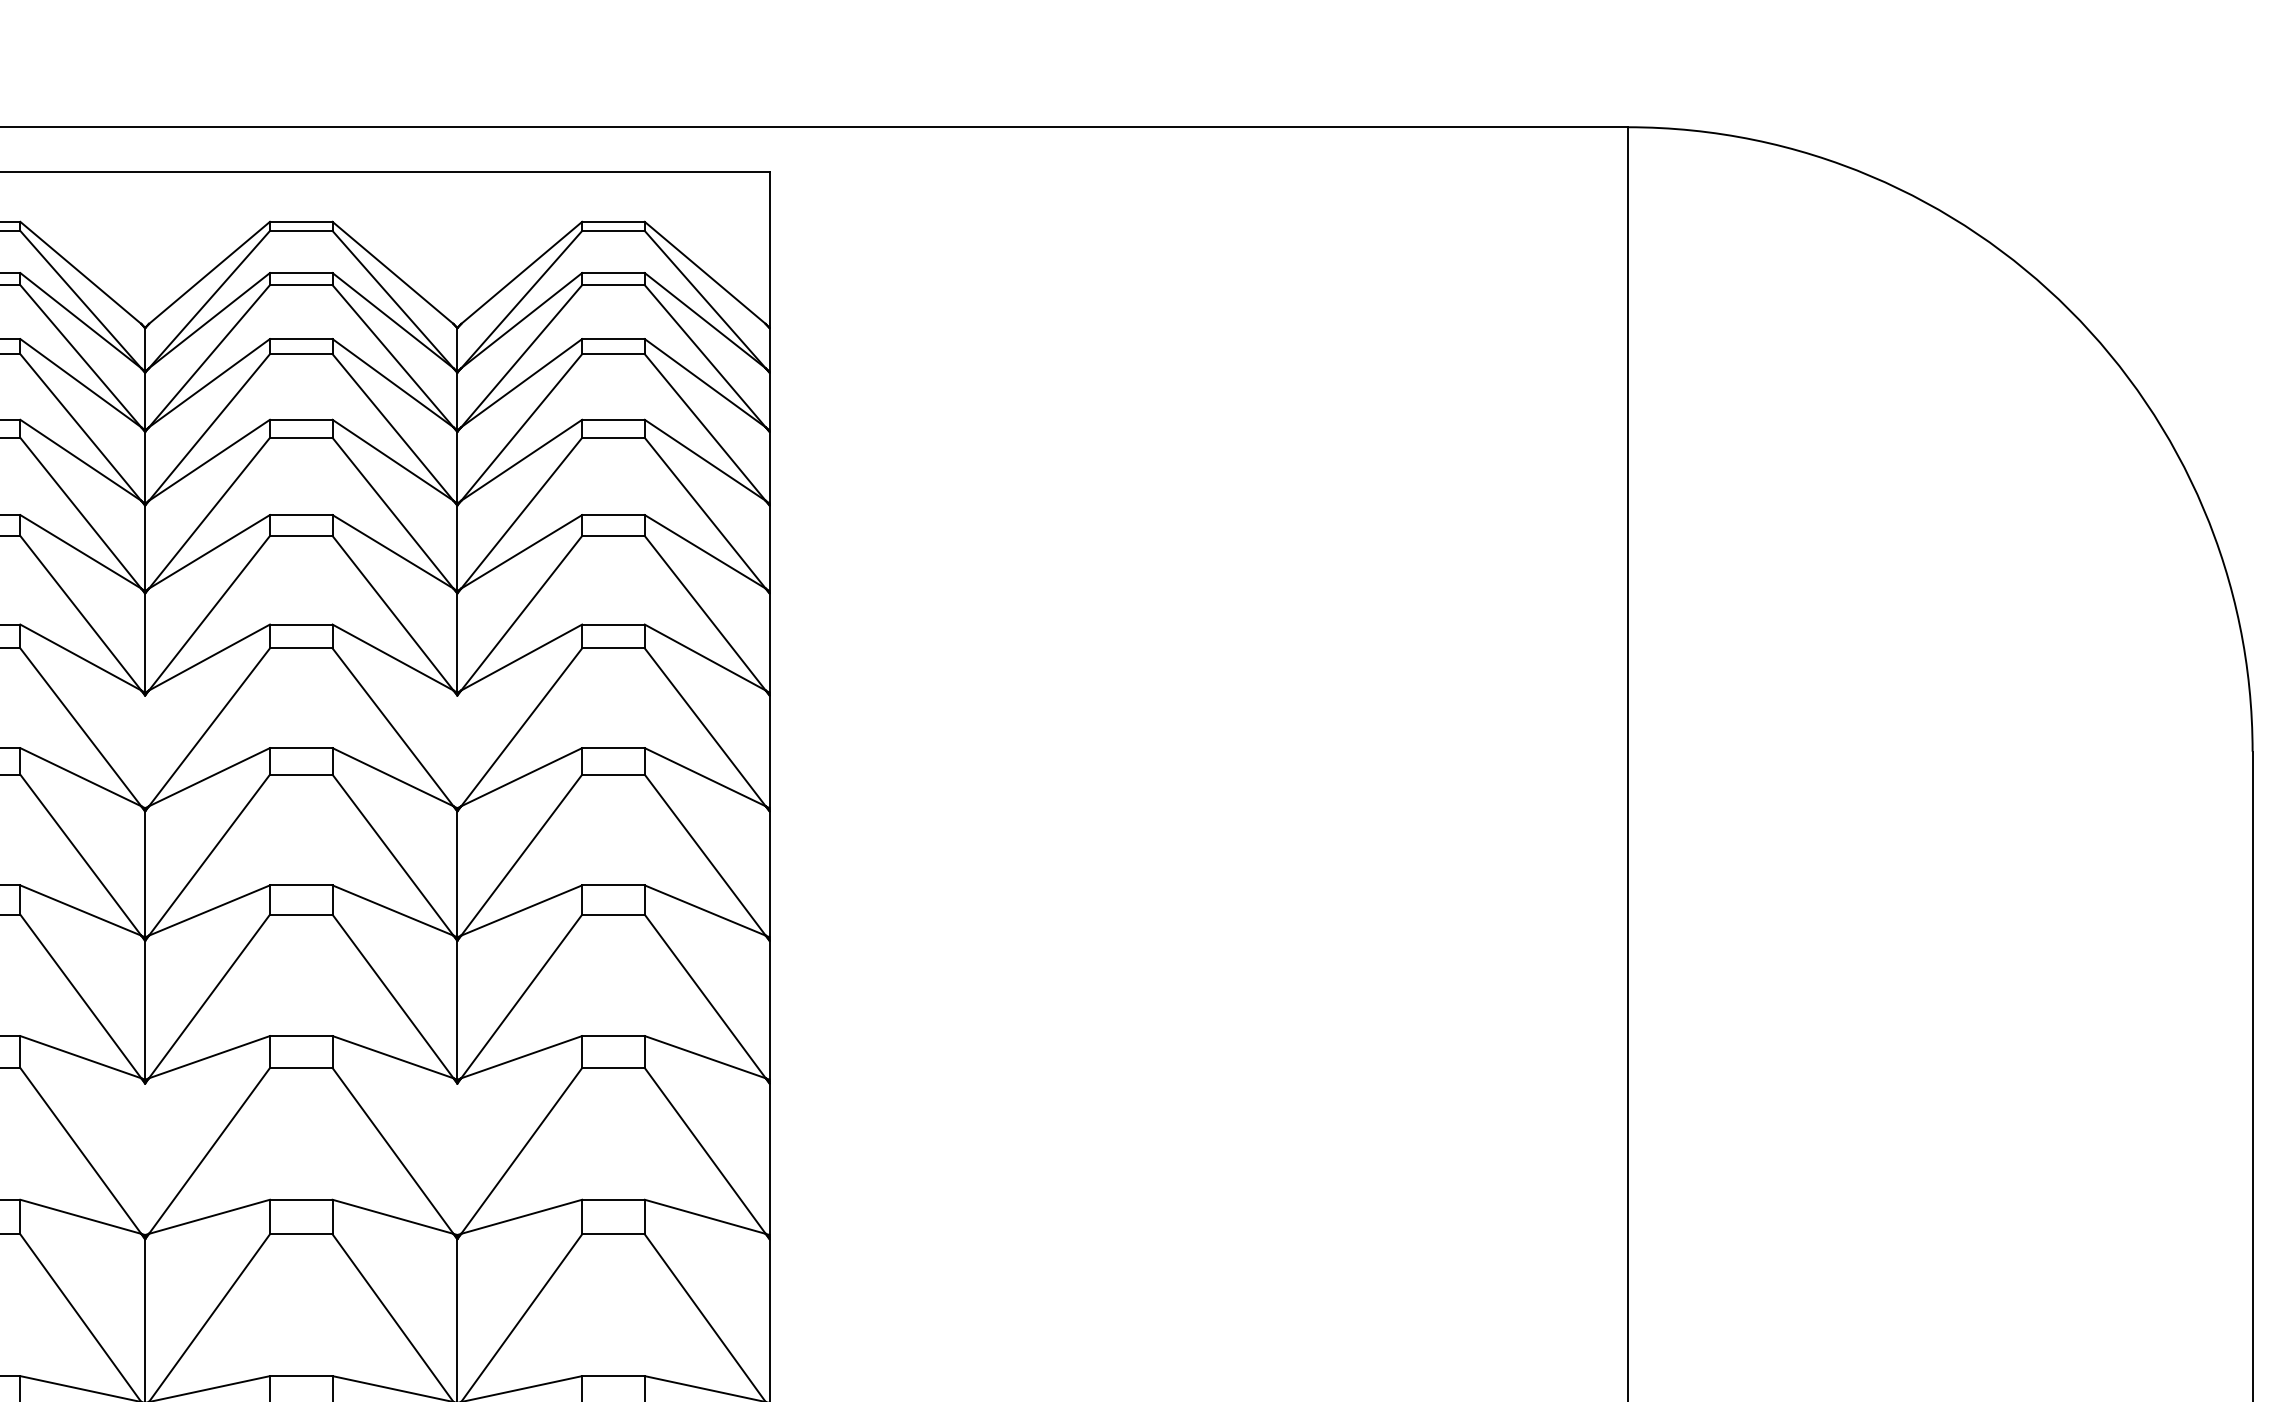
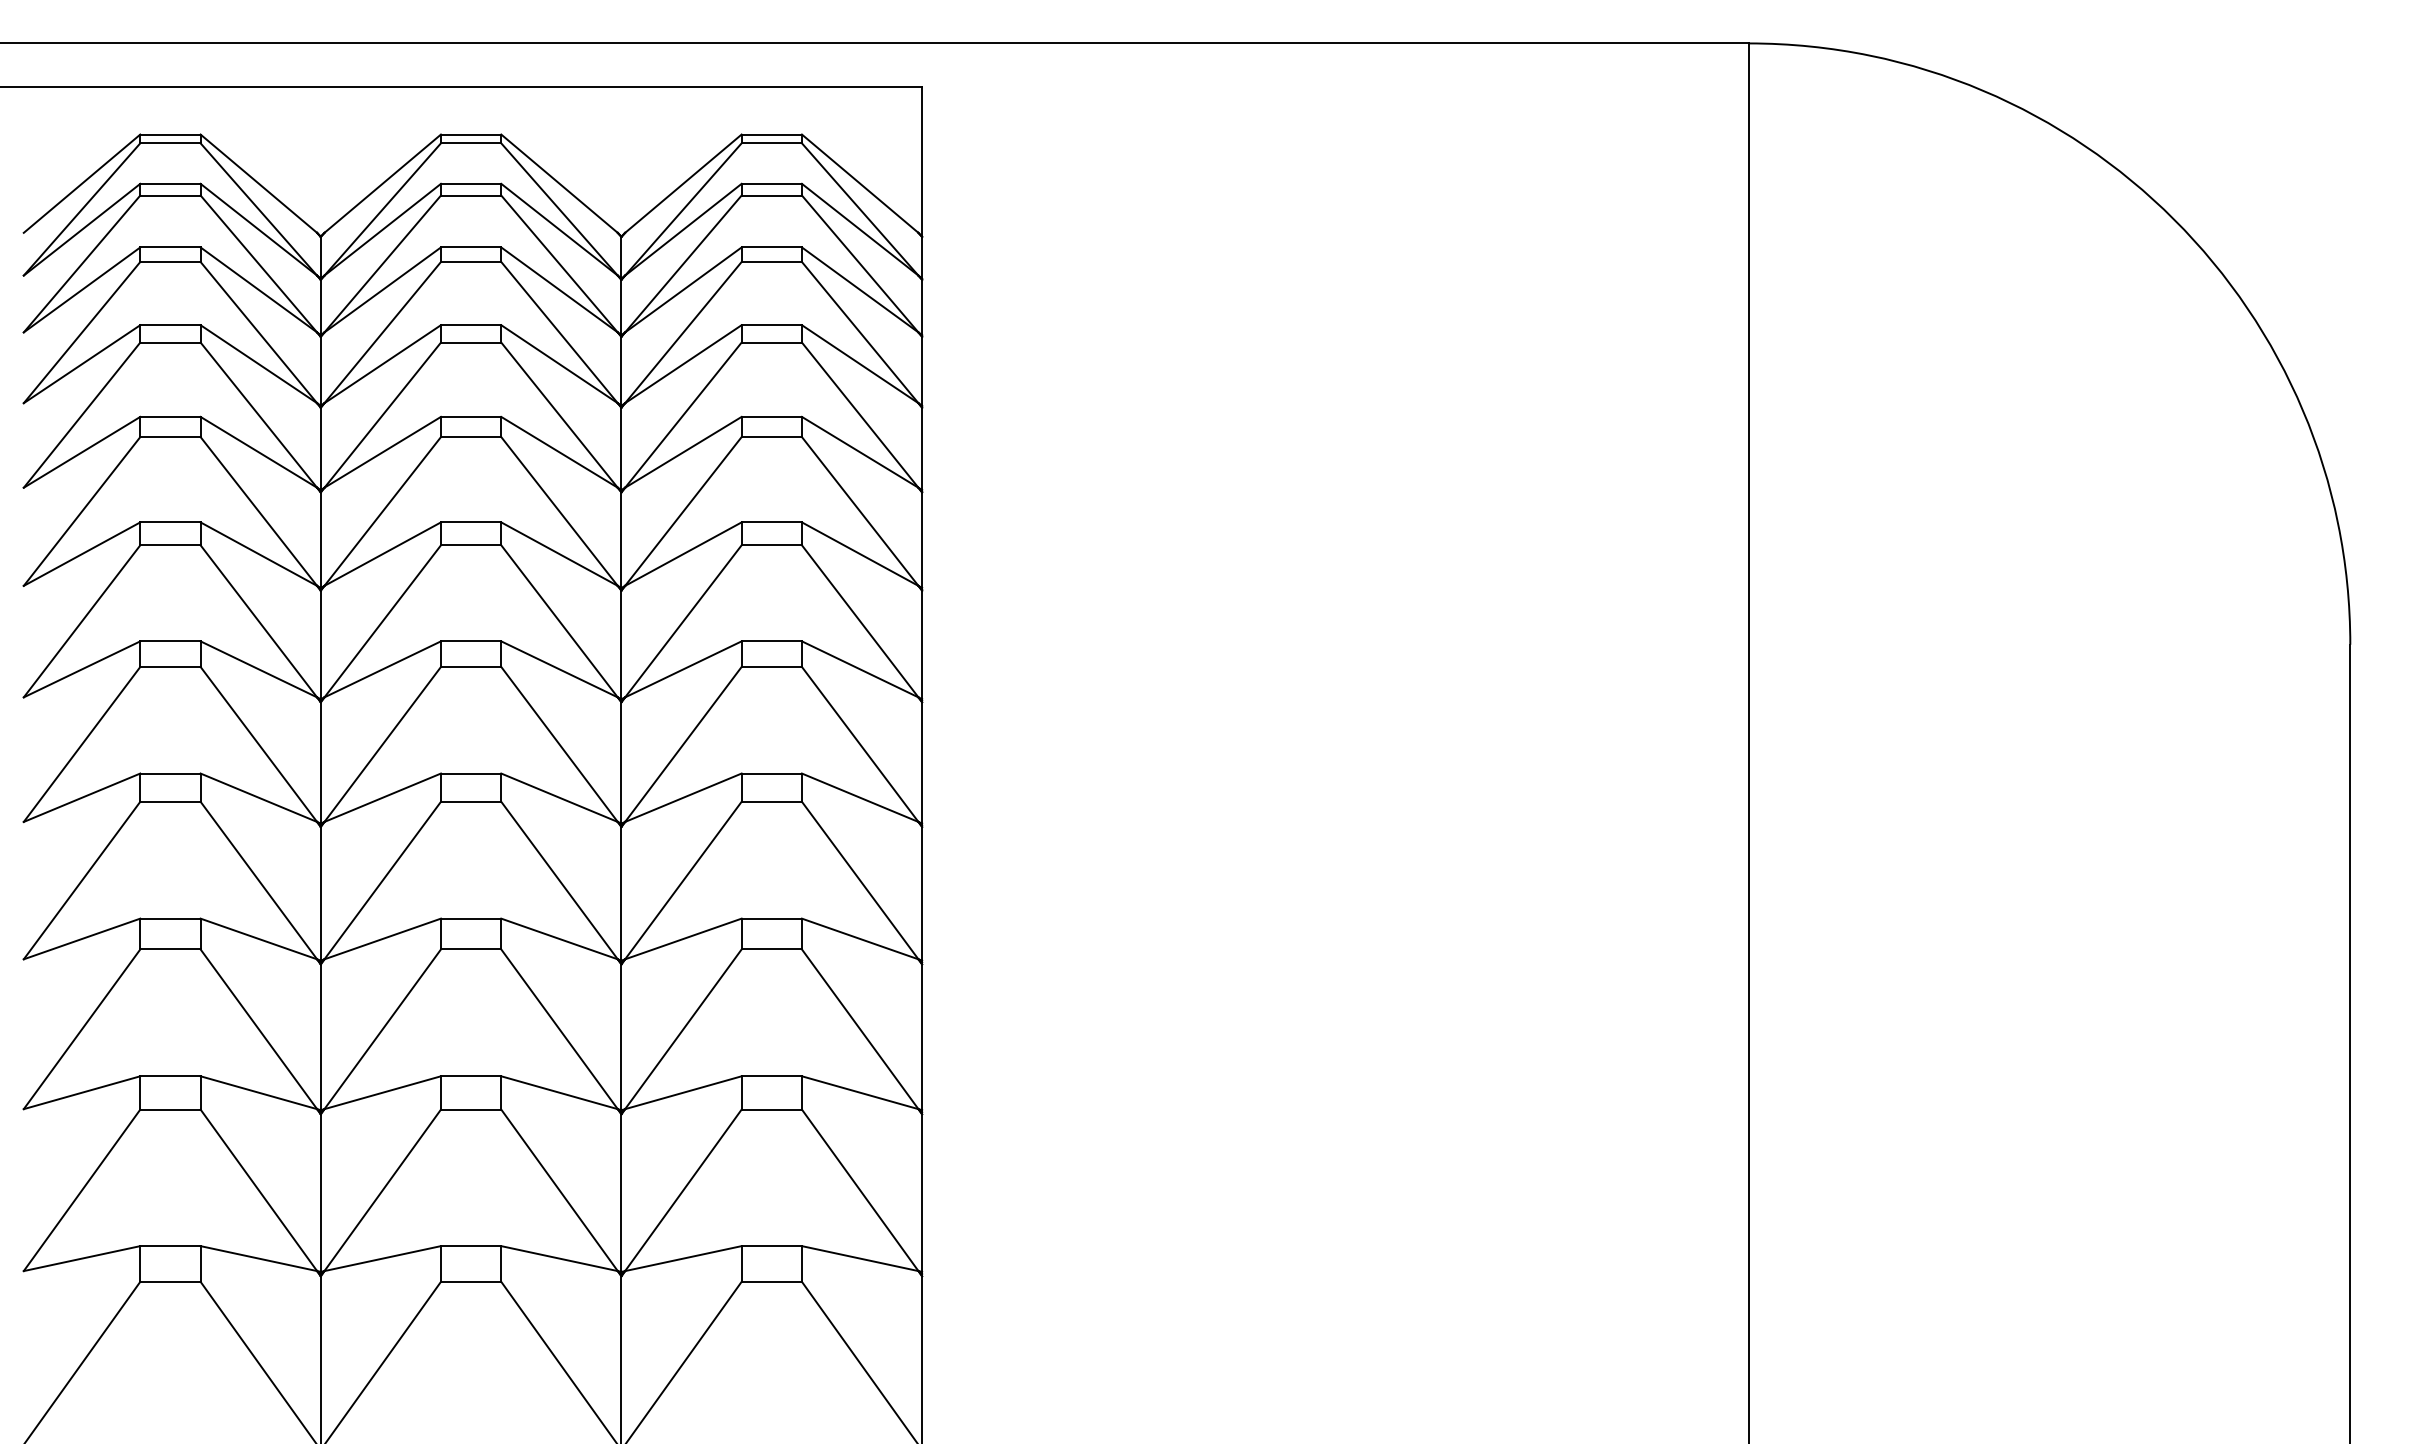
line: (144, 751) -> (320, 644), added
line: (457, 751) -> (621, 644), added
line: (144, 1159) -> (320, 1037), added
line: (457, 1159) -> (621, 1037), added

